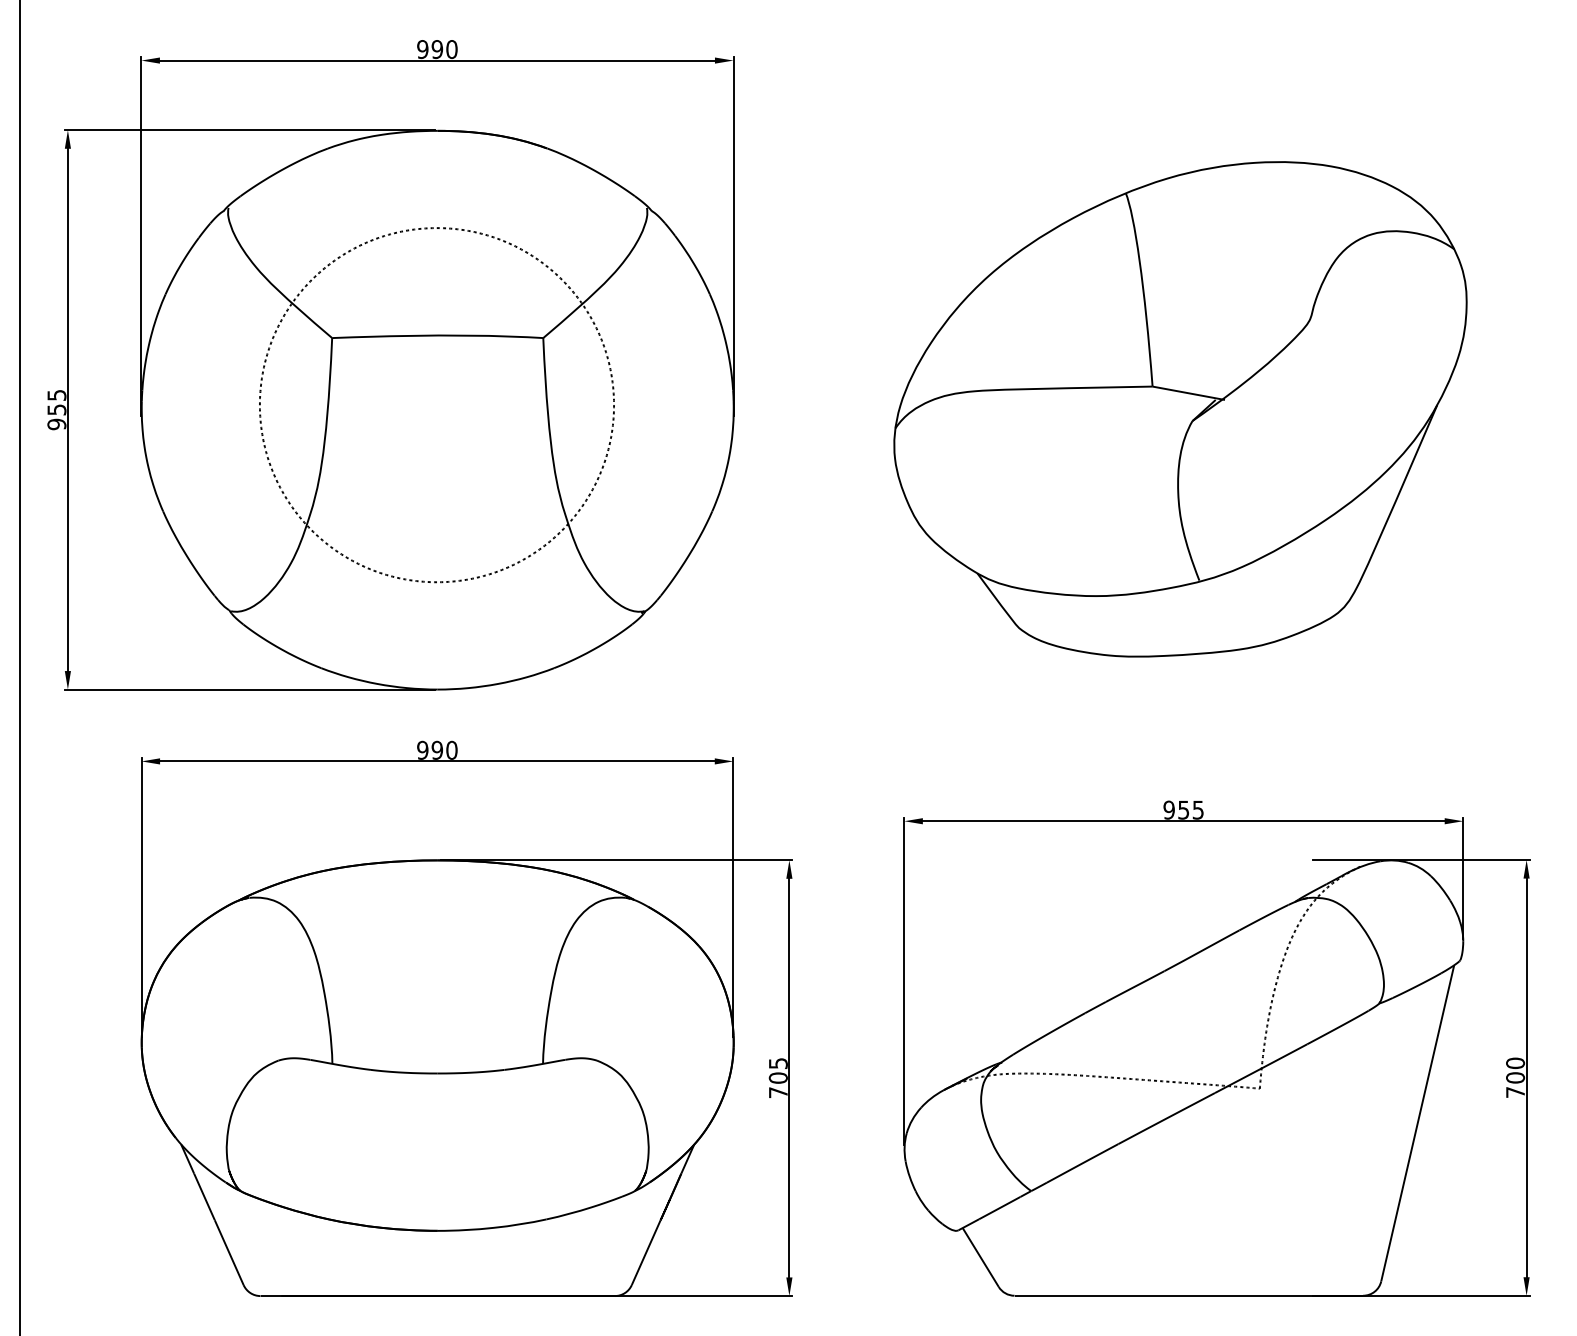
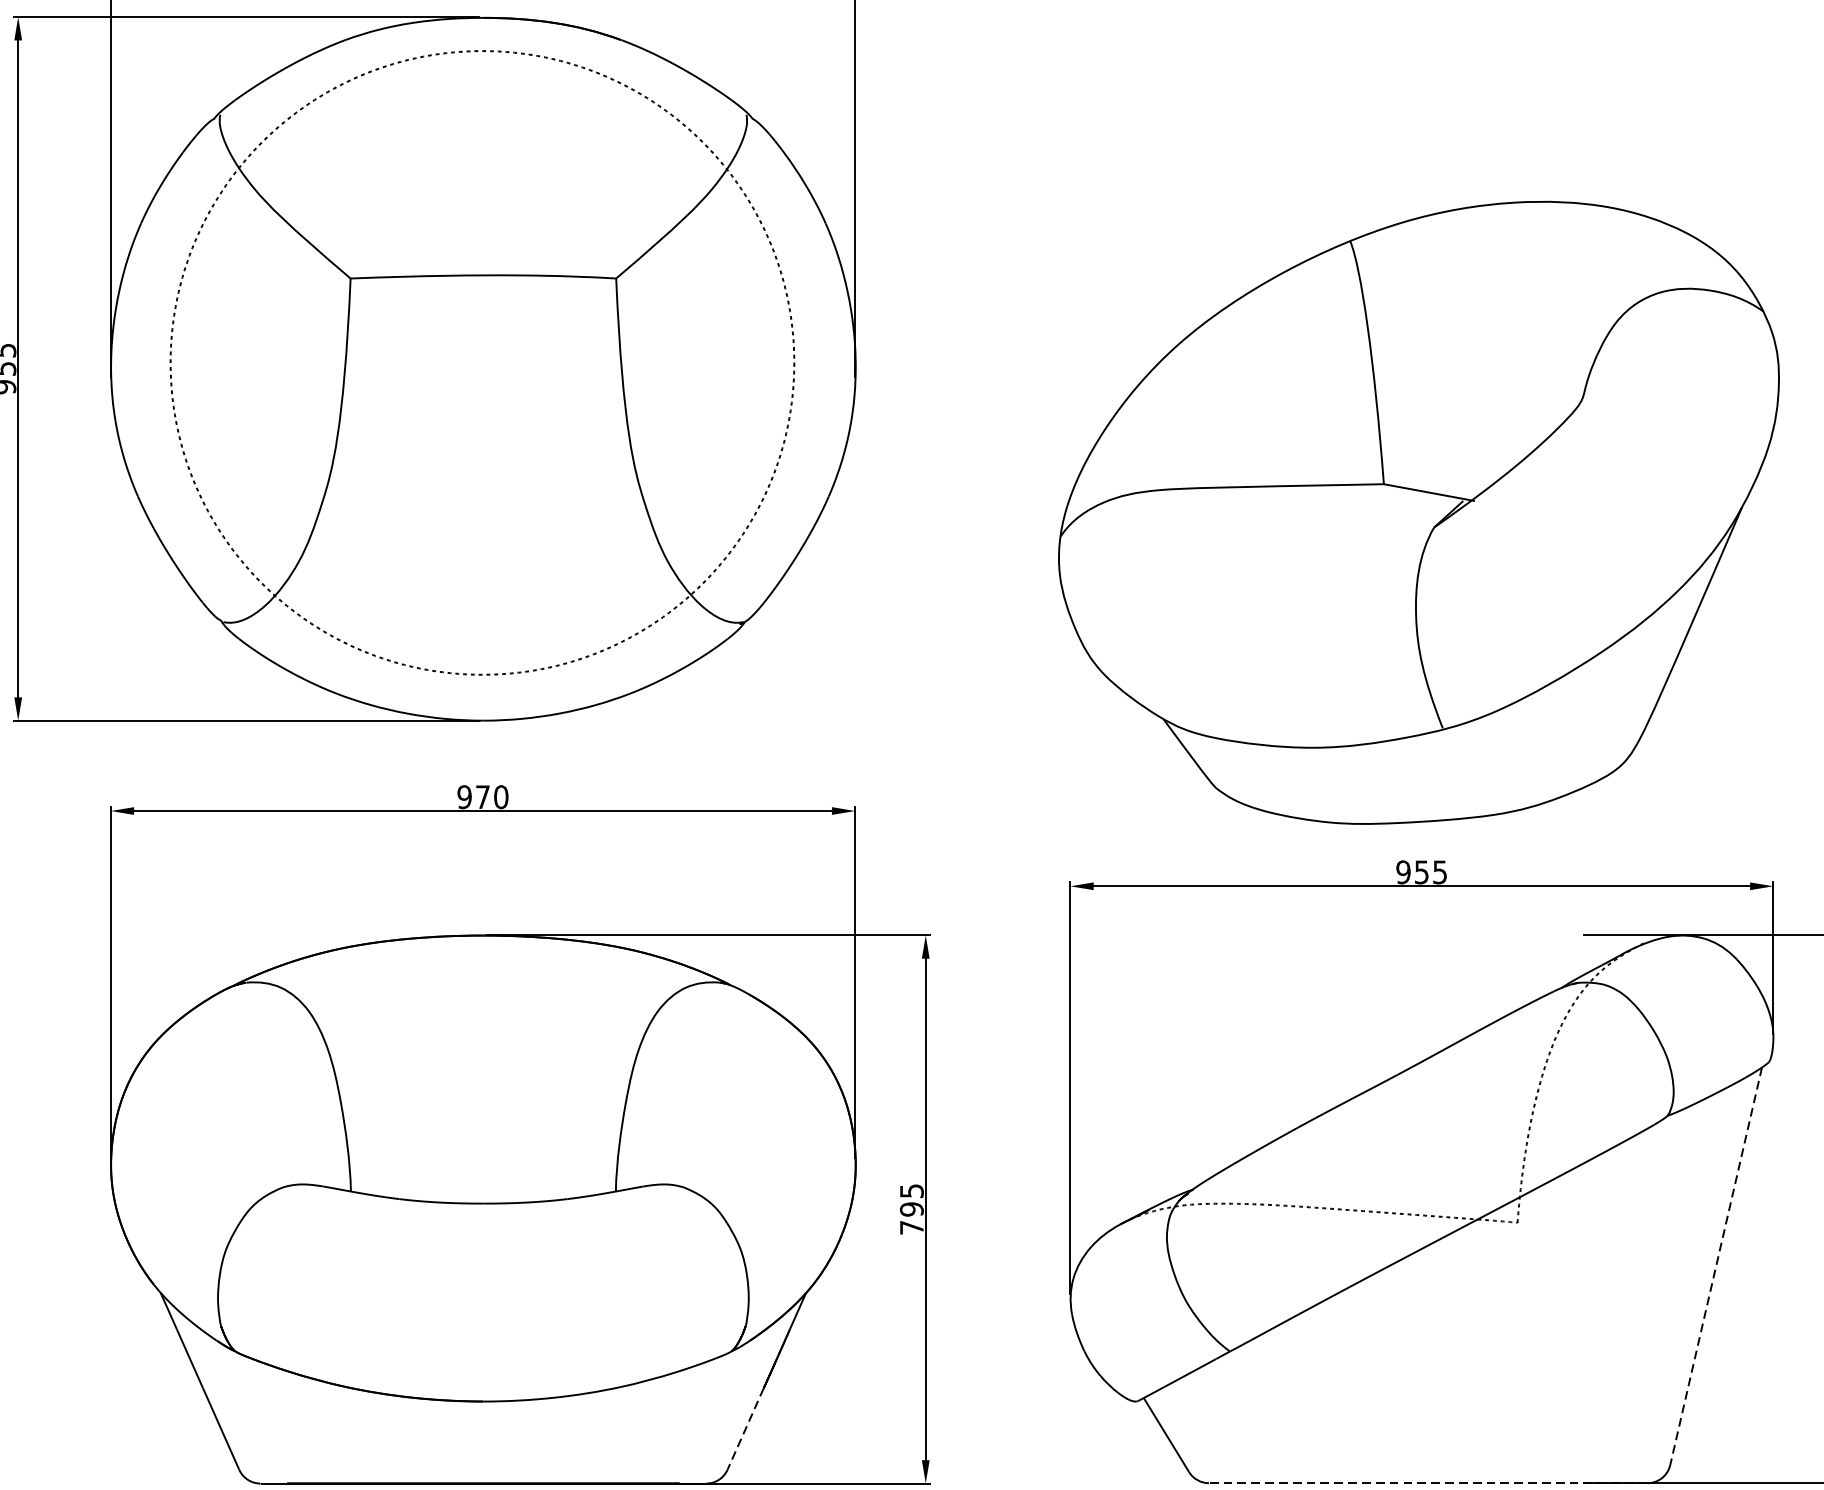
circle: (436, 405) -> (481, 363), size x1.4
part: (1180, 409) -> (1418, 513), moved
text: (437, 749) -> (483, 796), 990 -> 970
text: (778, 1077) -> (912, 1208), 705 -> 795
line: (1417, 1123) -> (1715, 1266), solid -> dashed
line: (646, 1253) -> (746, 1430), solid -> dashed
line: (1188, 1295) -> (1427, 1482), solid -> dashed

